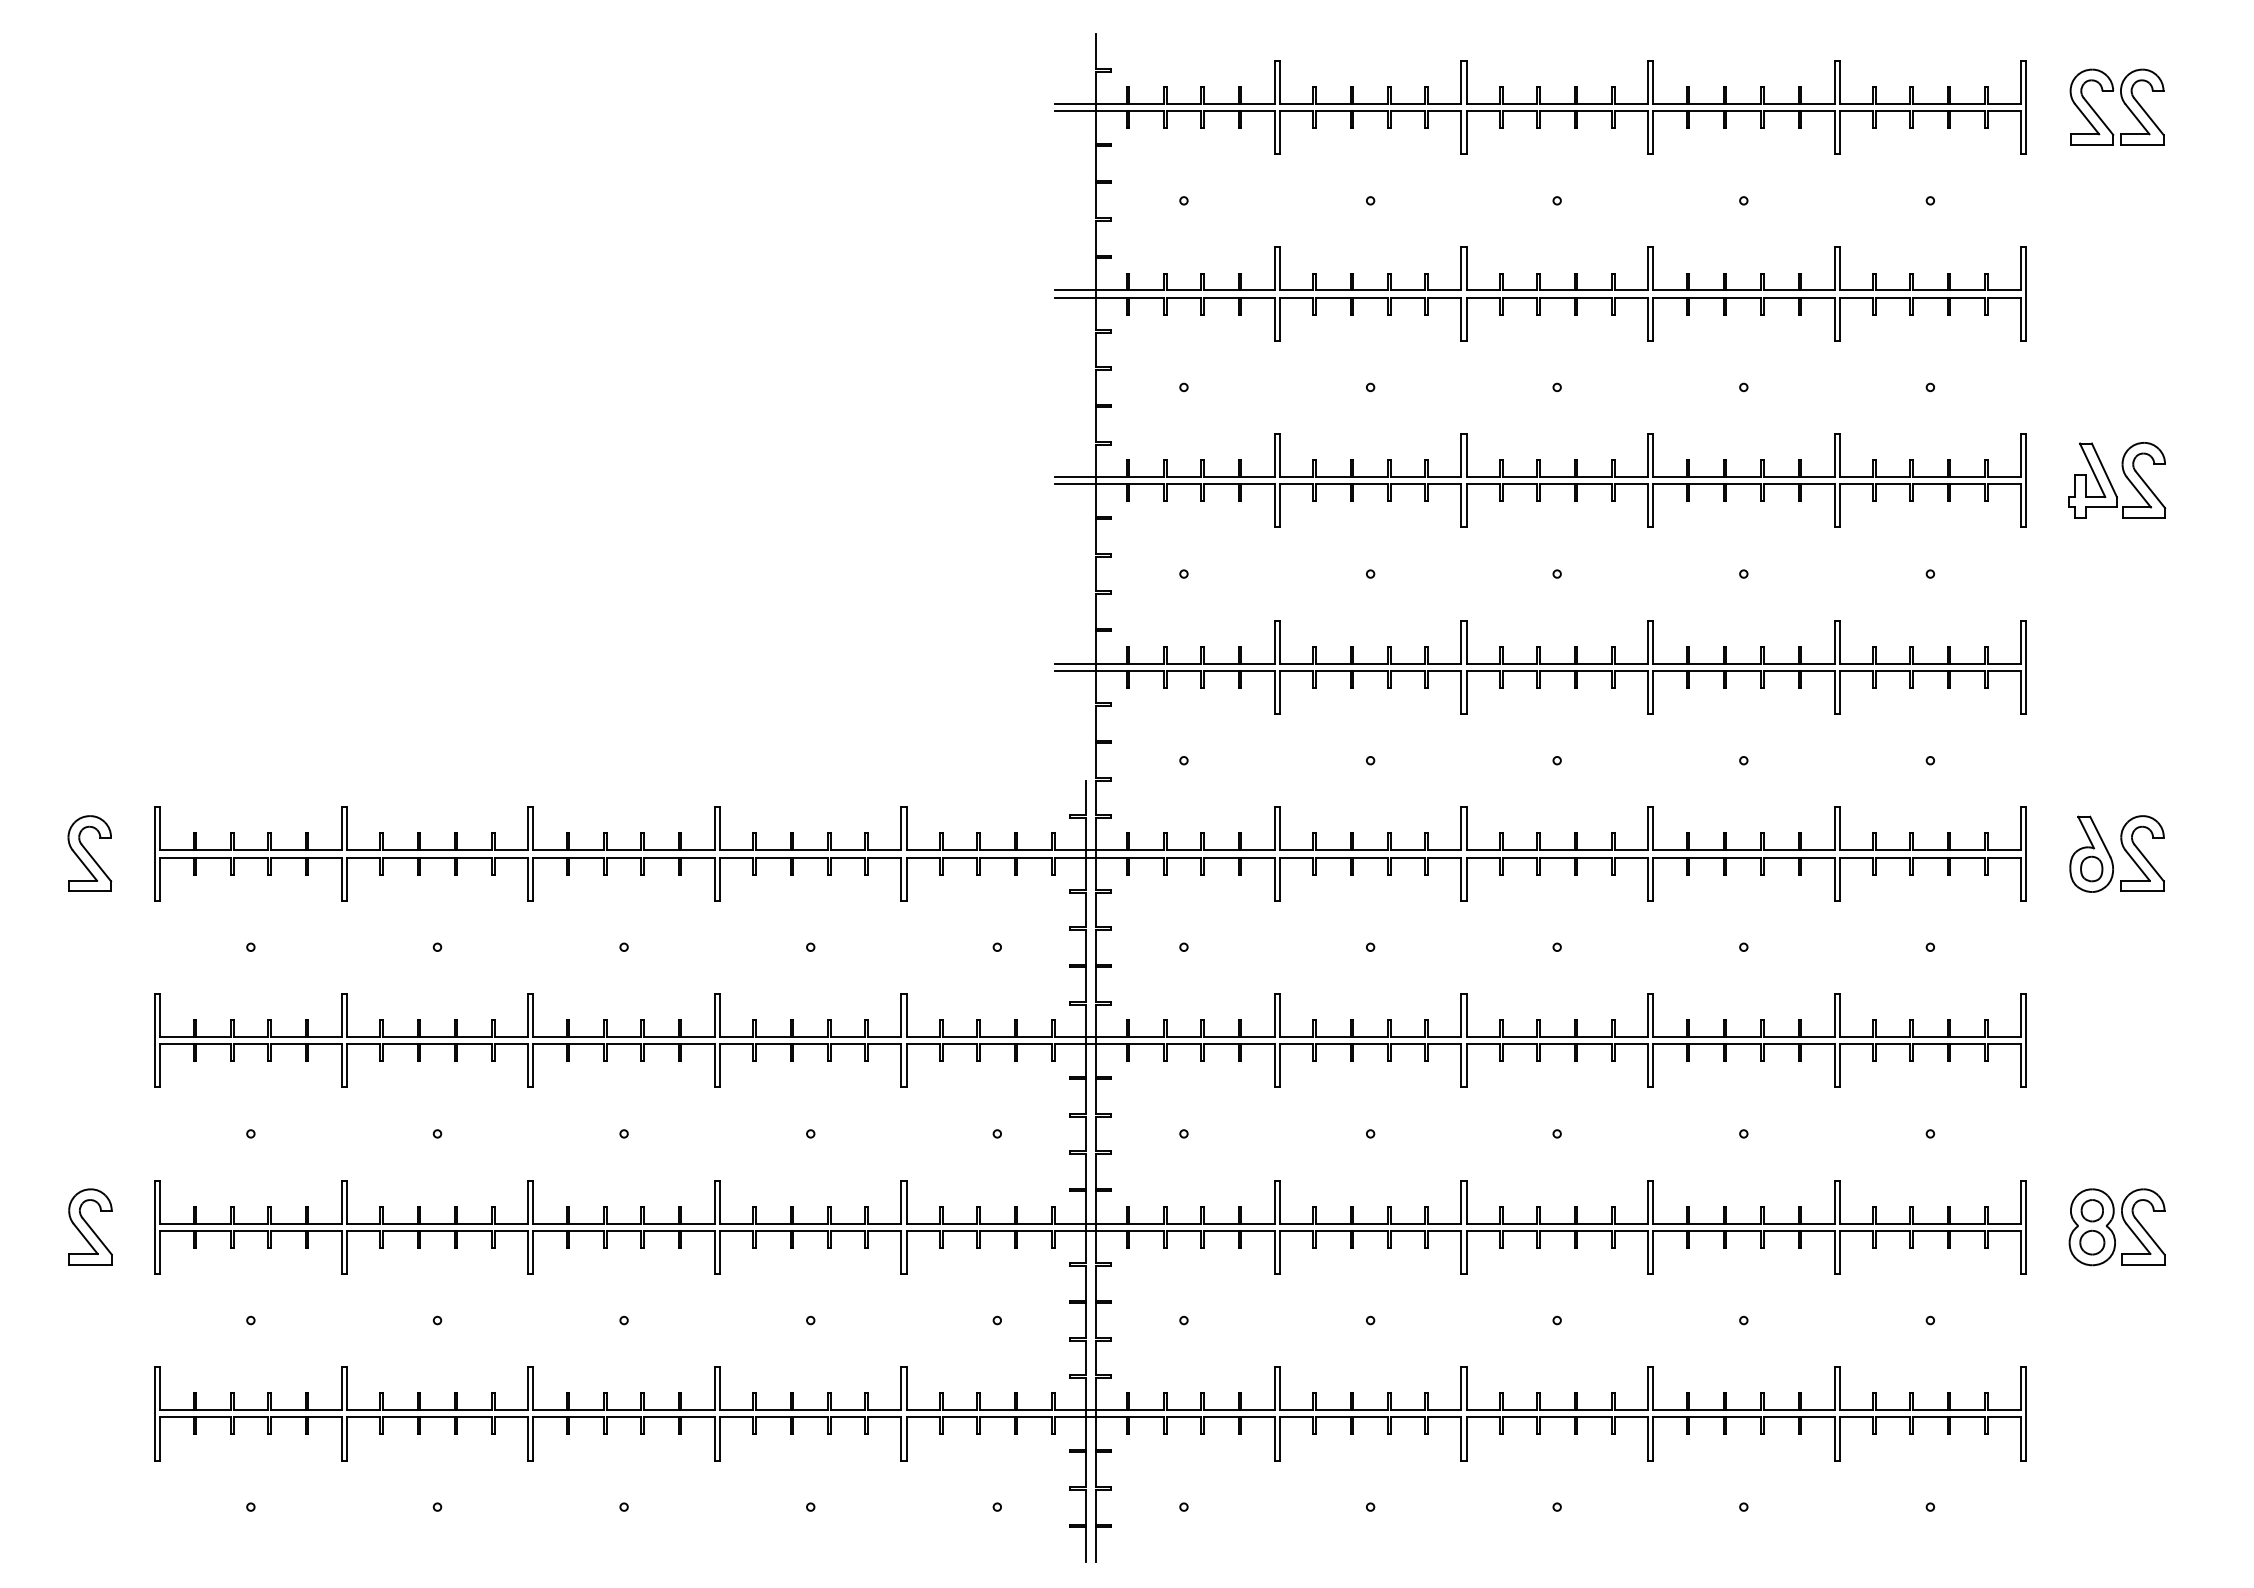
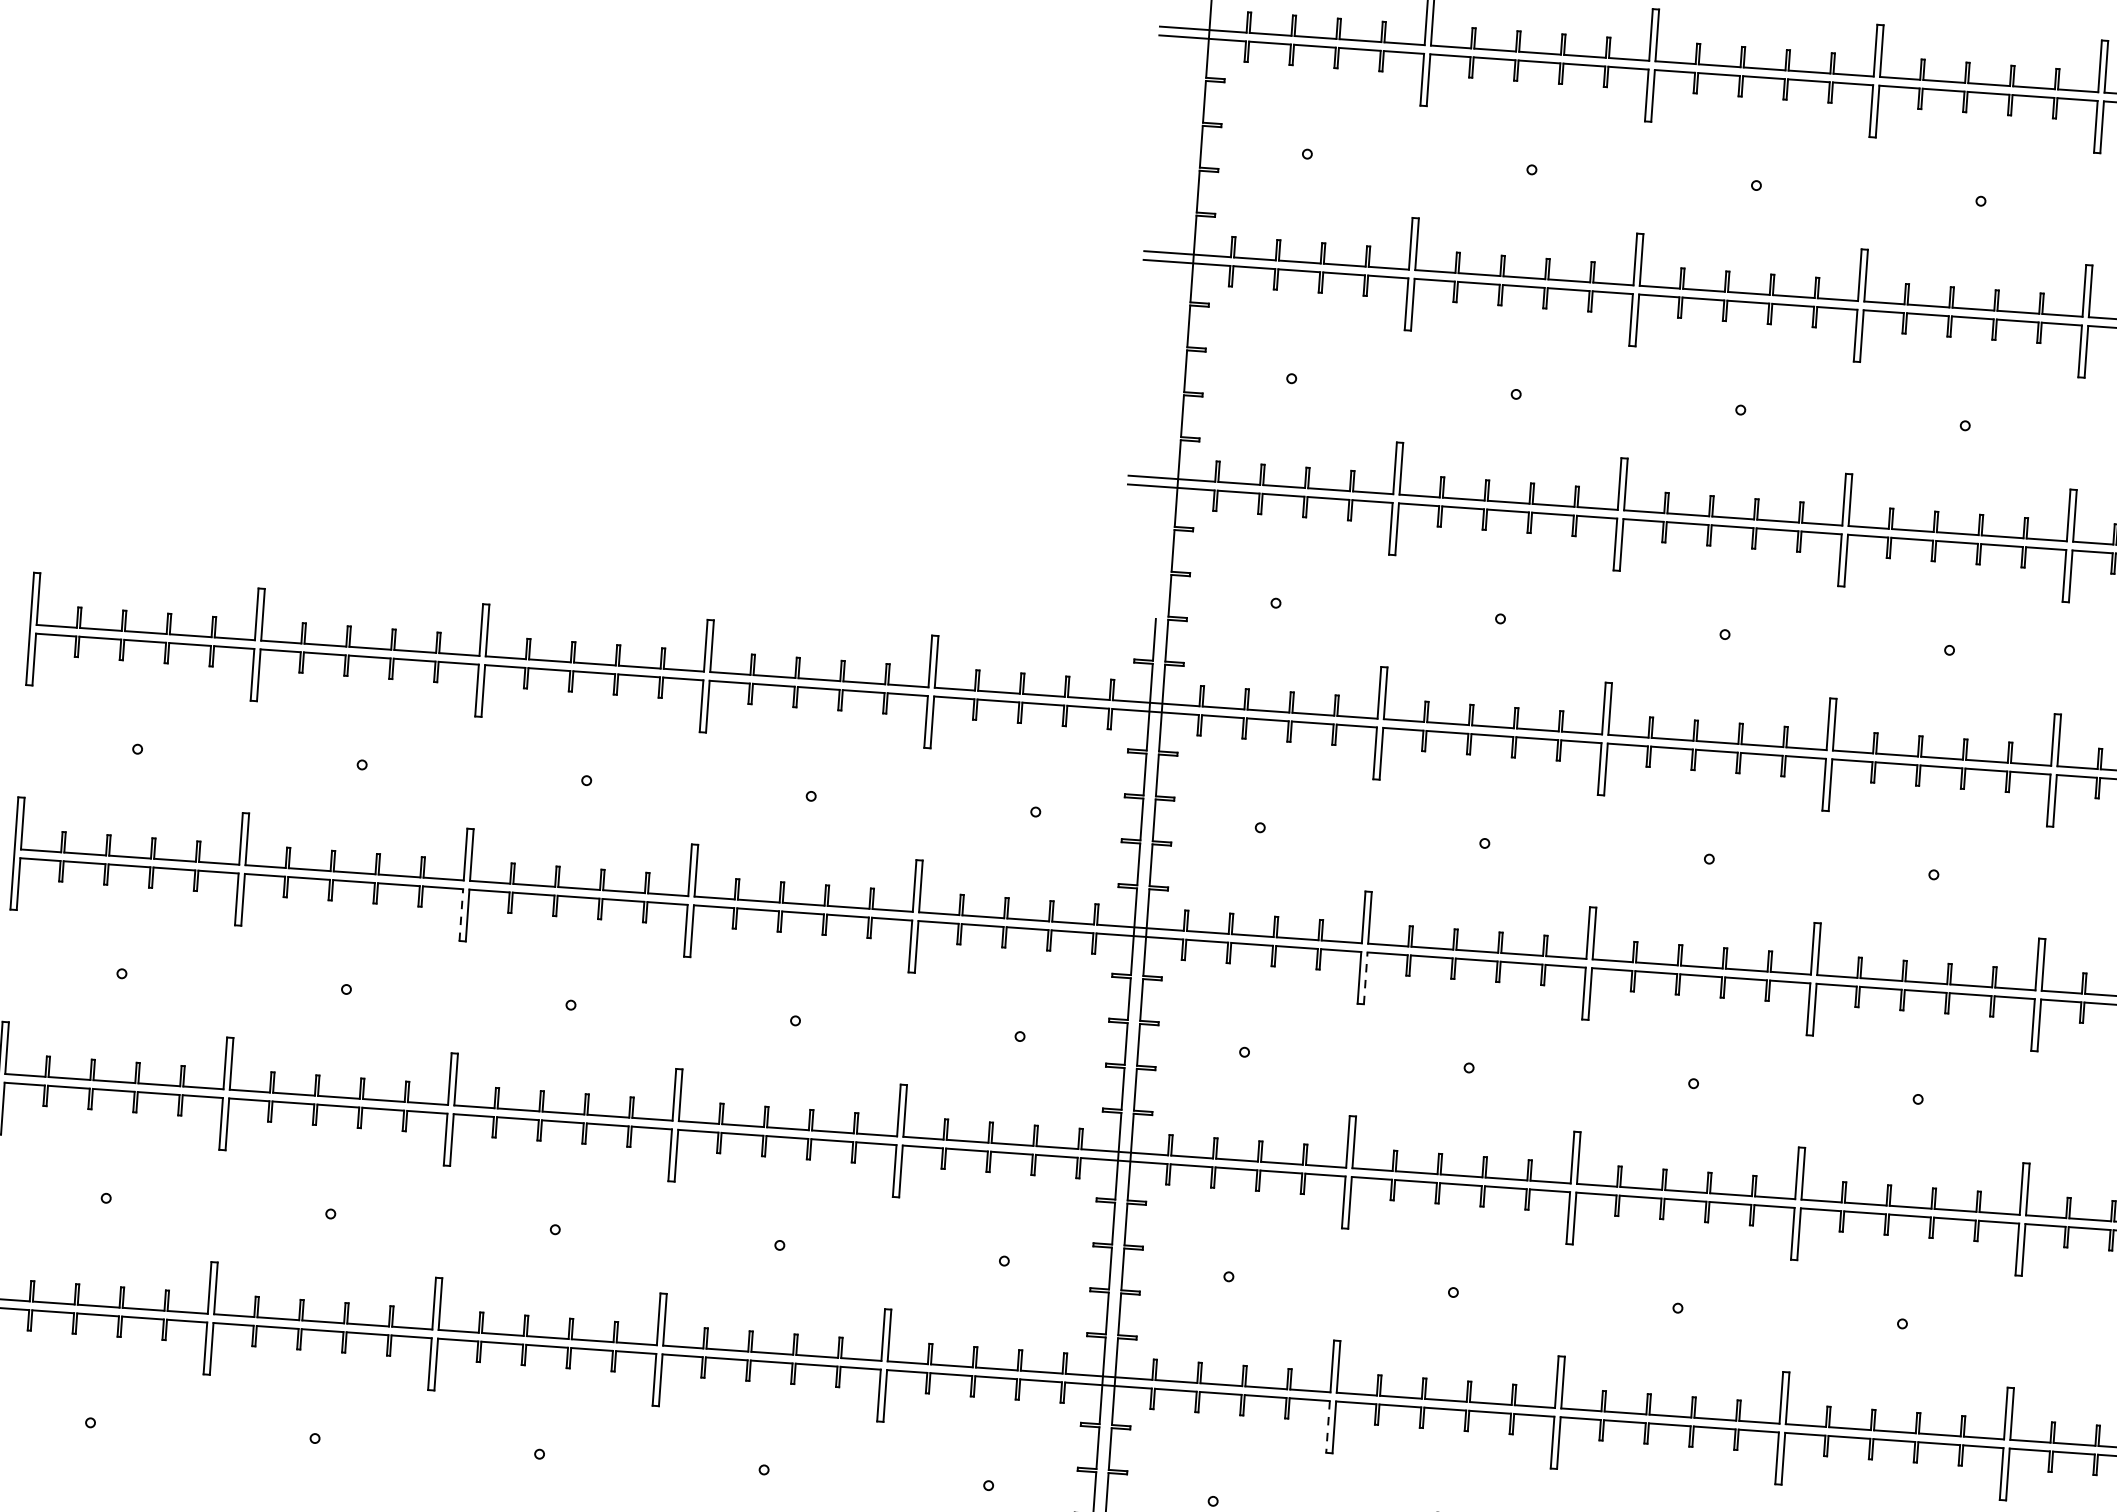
line: (528, 1065) -> (461, 914), solid -> dashed
line: (1279, 1065) -> (1365, 978), solid -> dashed
line: (1274, 1438) -> (1327, 1426), solid -> dashed

